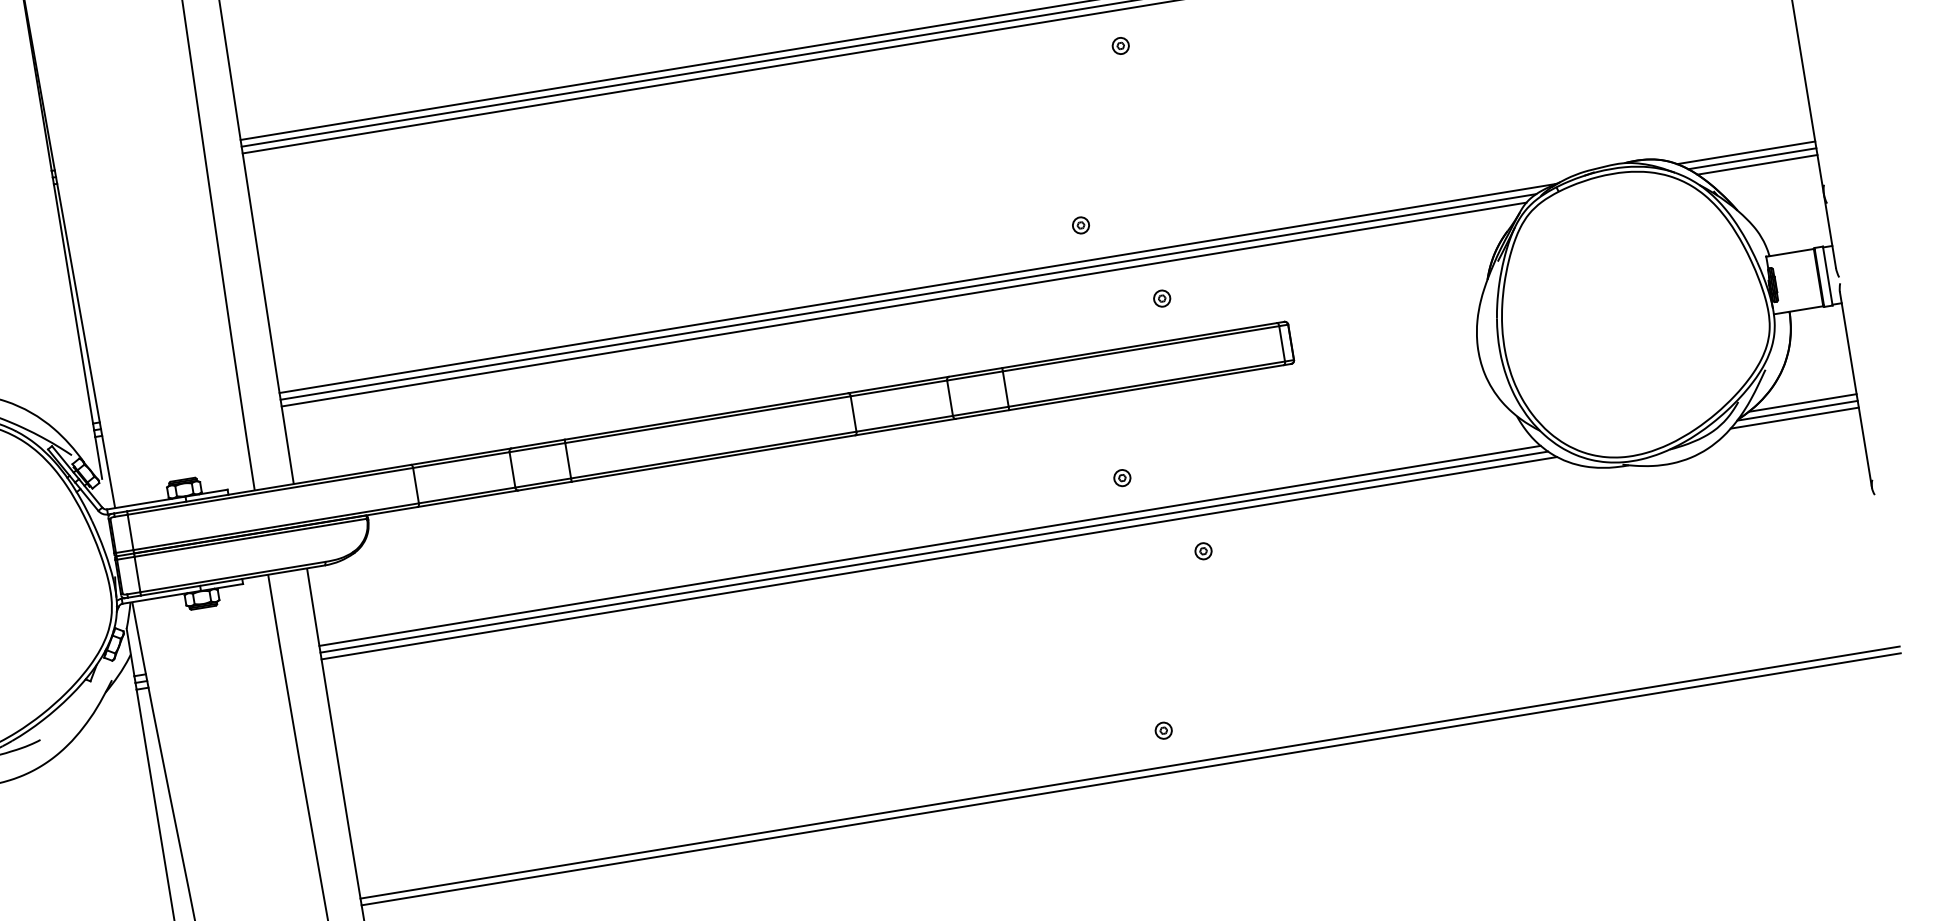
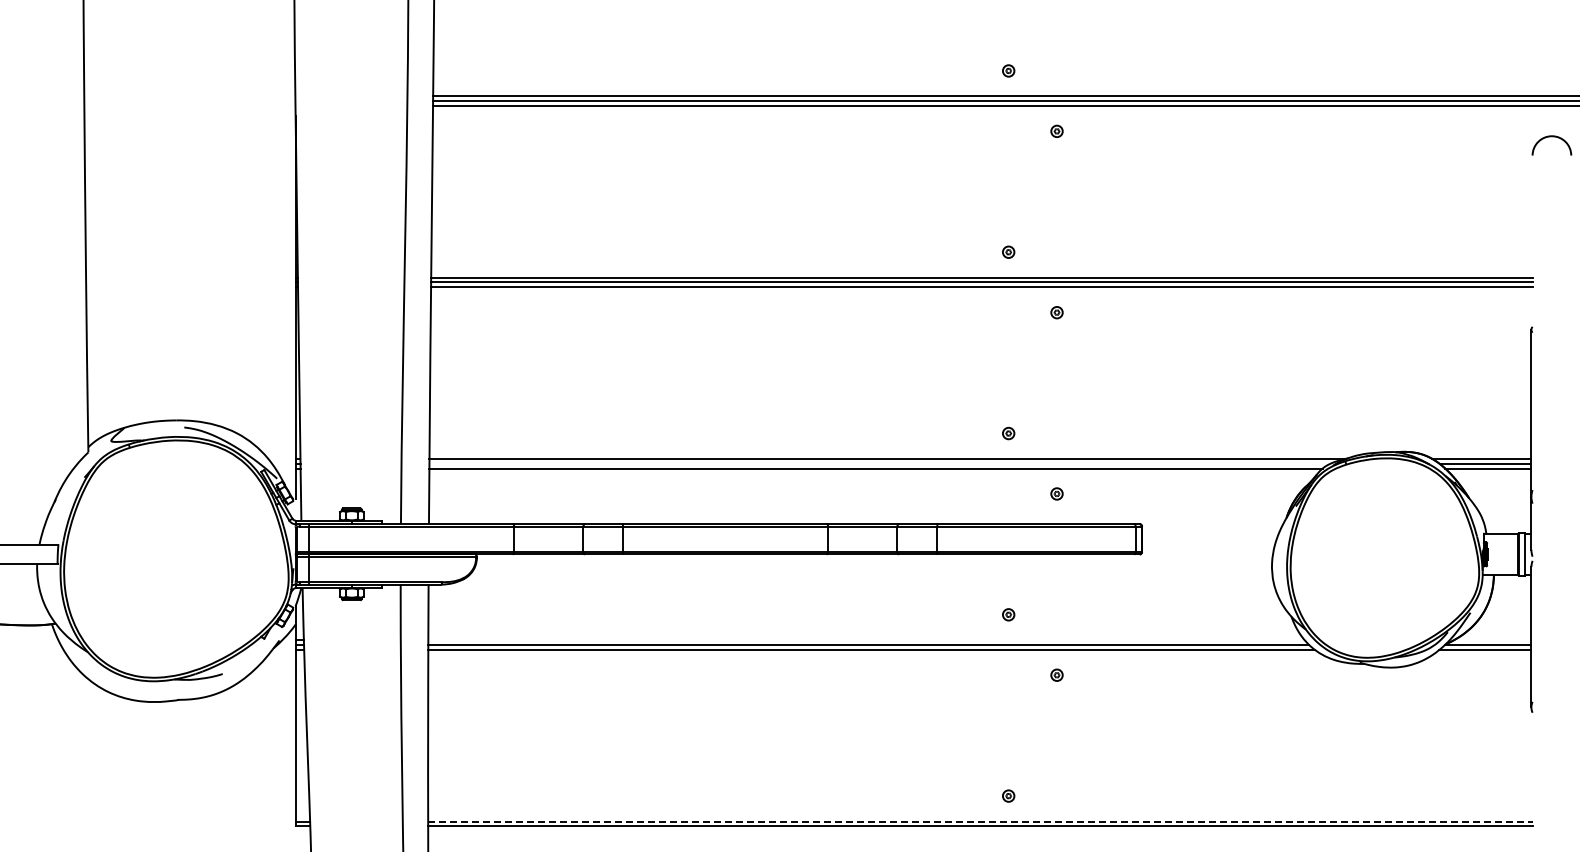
line: (907, 296) -> (879, 463), removed
line: (1802, 403) -> (1492, 640), removed
line: (930, 546) -> (866, 640), removed
line: (1130, 772) -> (980, 821), solid -> dashed

